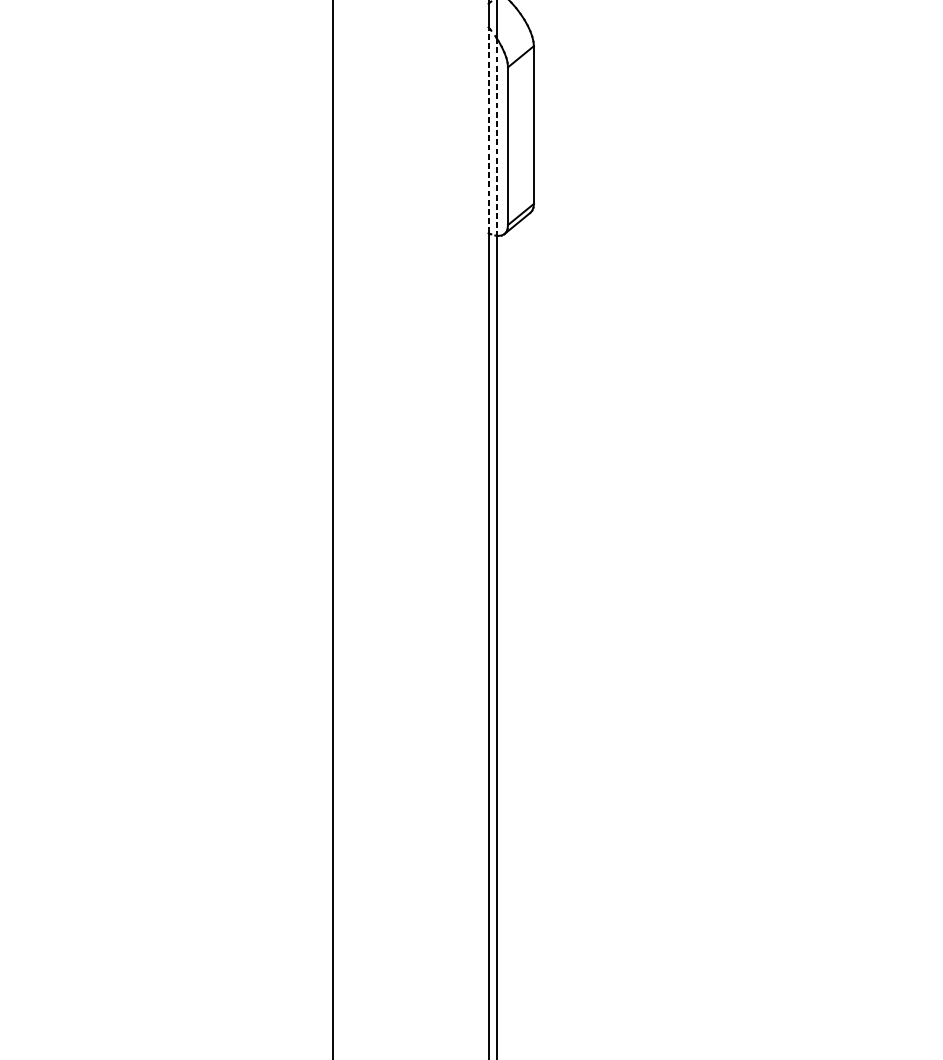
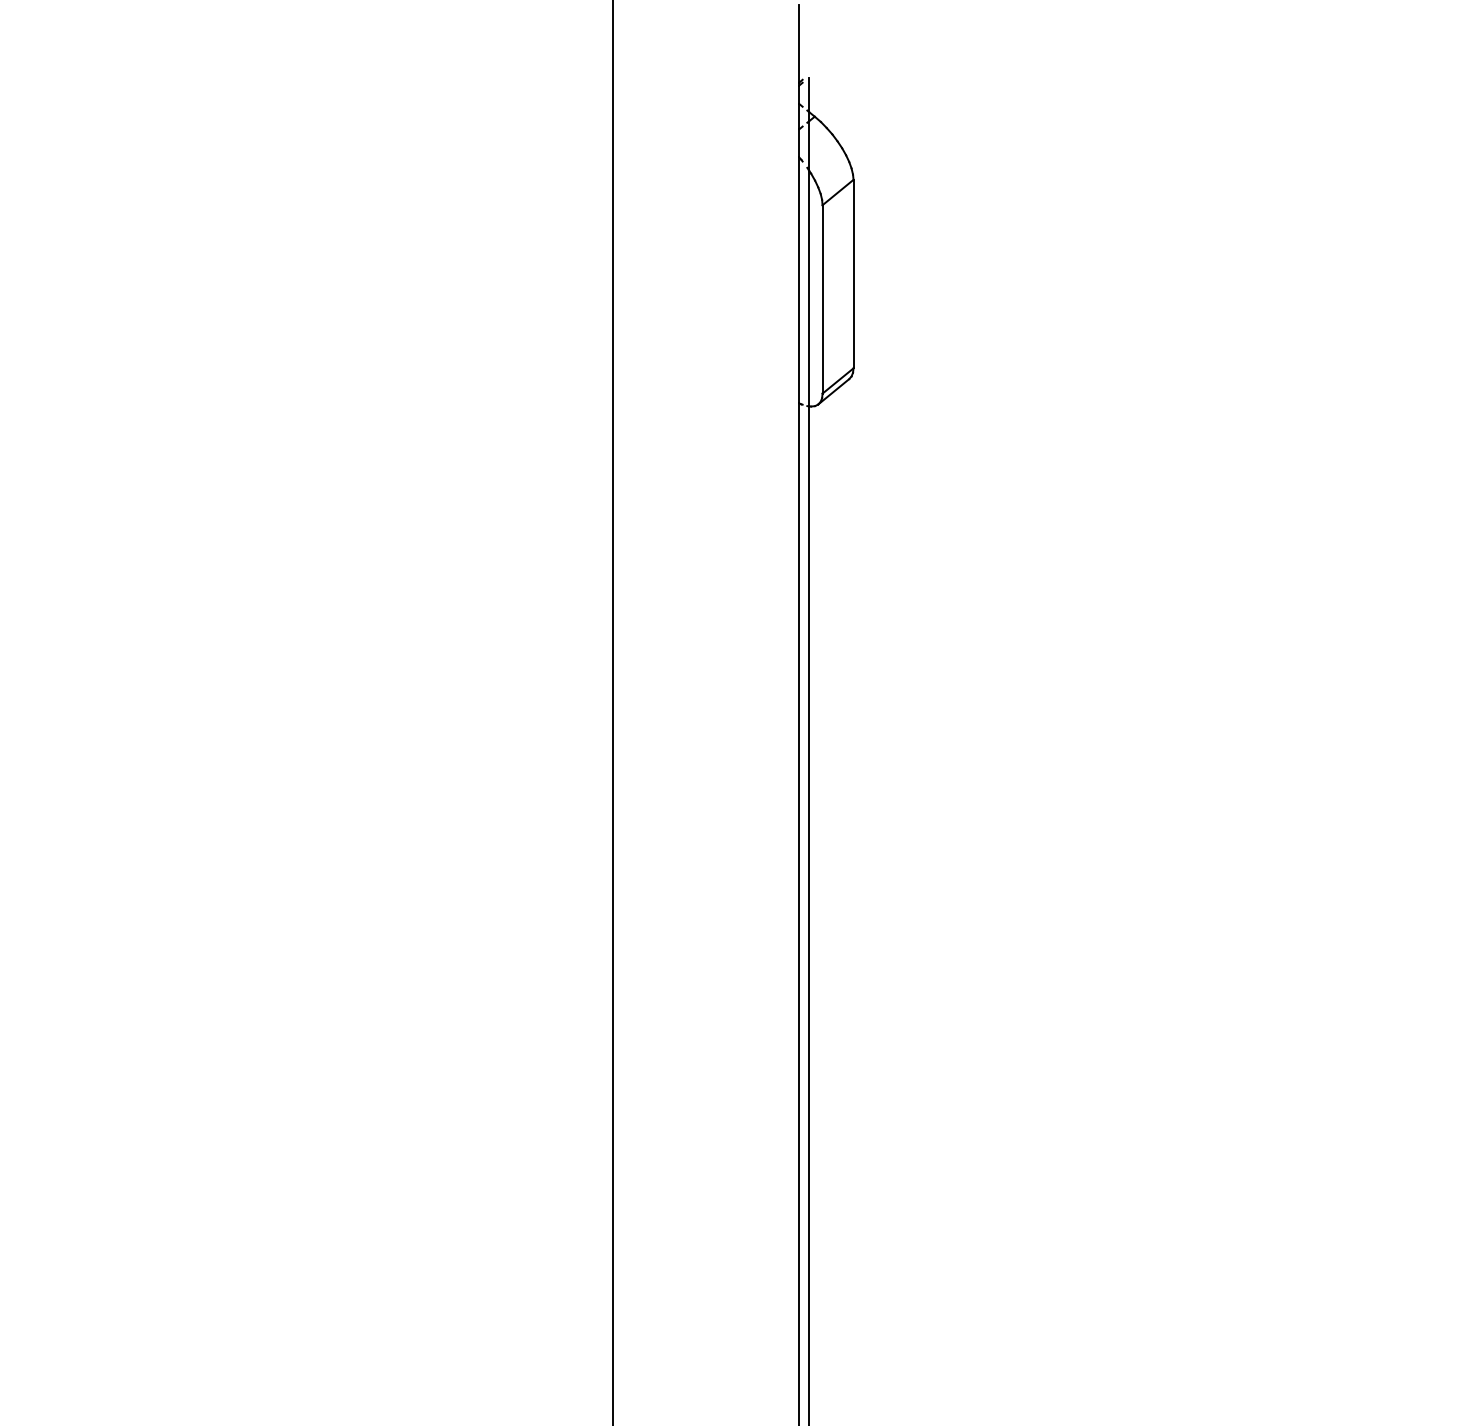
line: (488, 130) -> (799, 280), dashed -> solid
line: (496, 137) -> (808, 288), dashed -> solid

